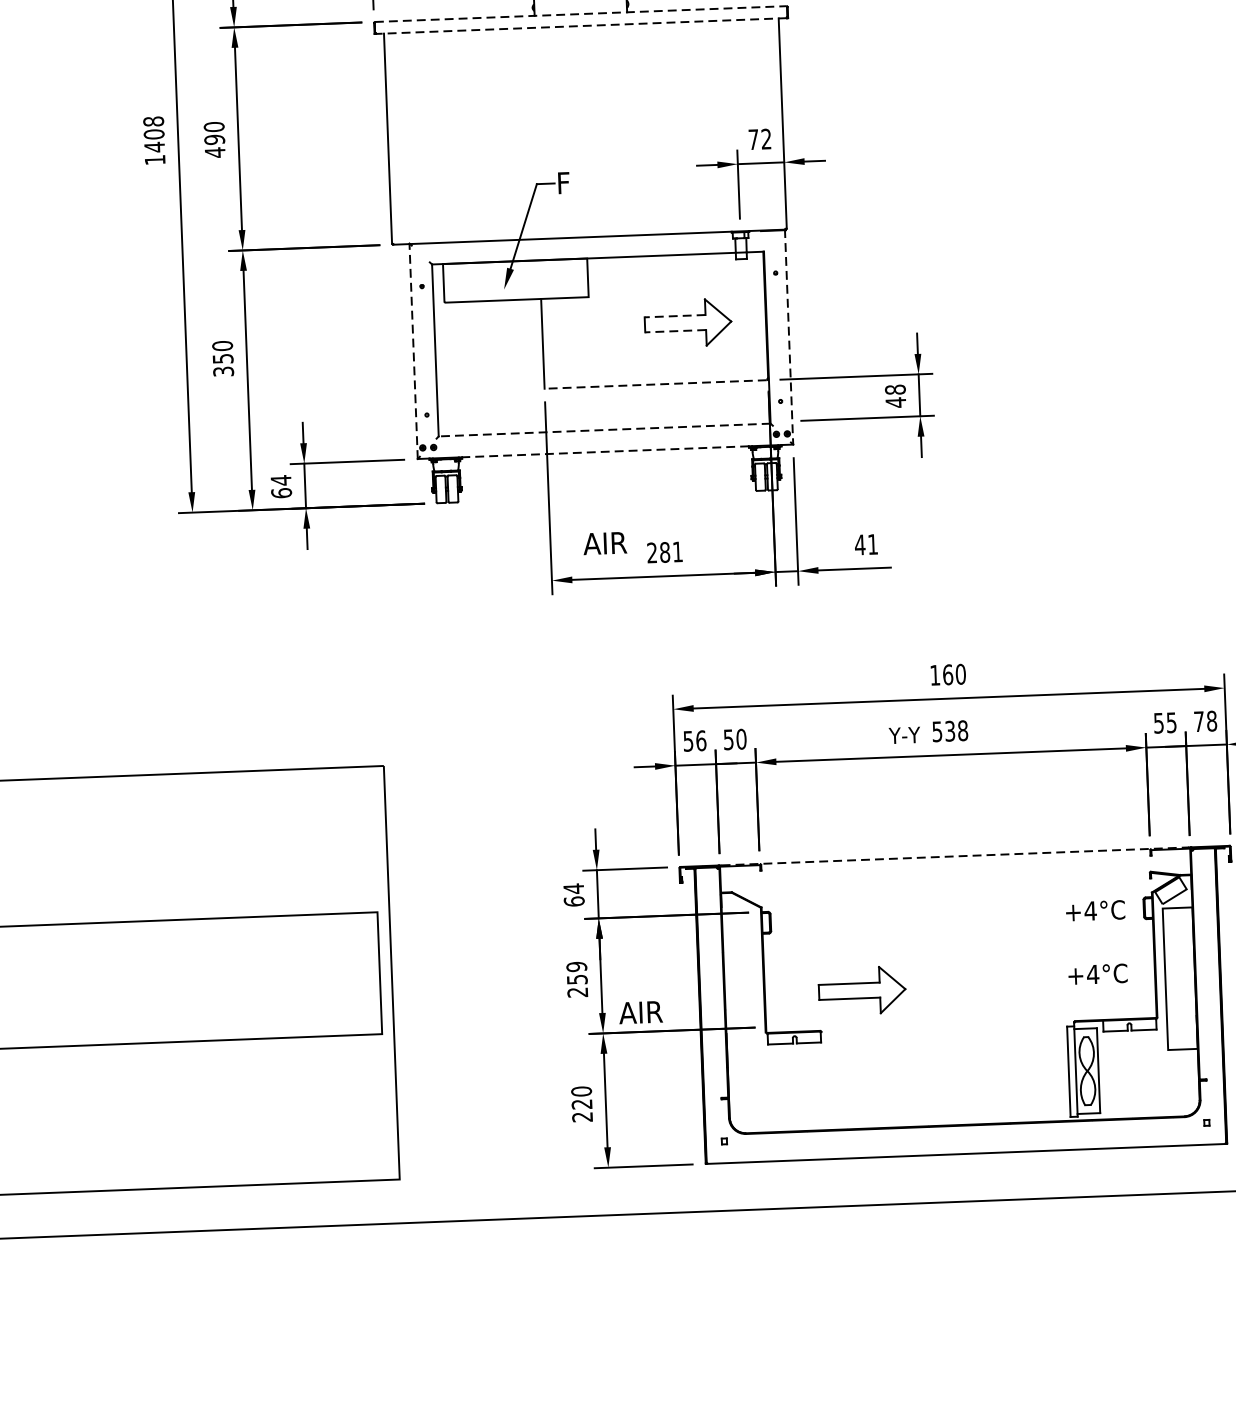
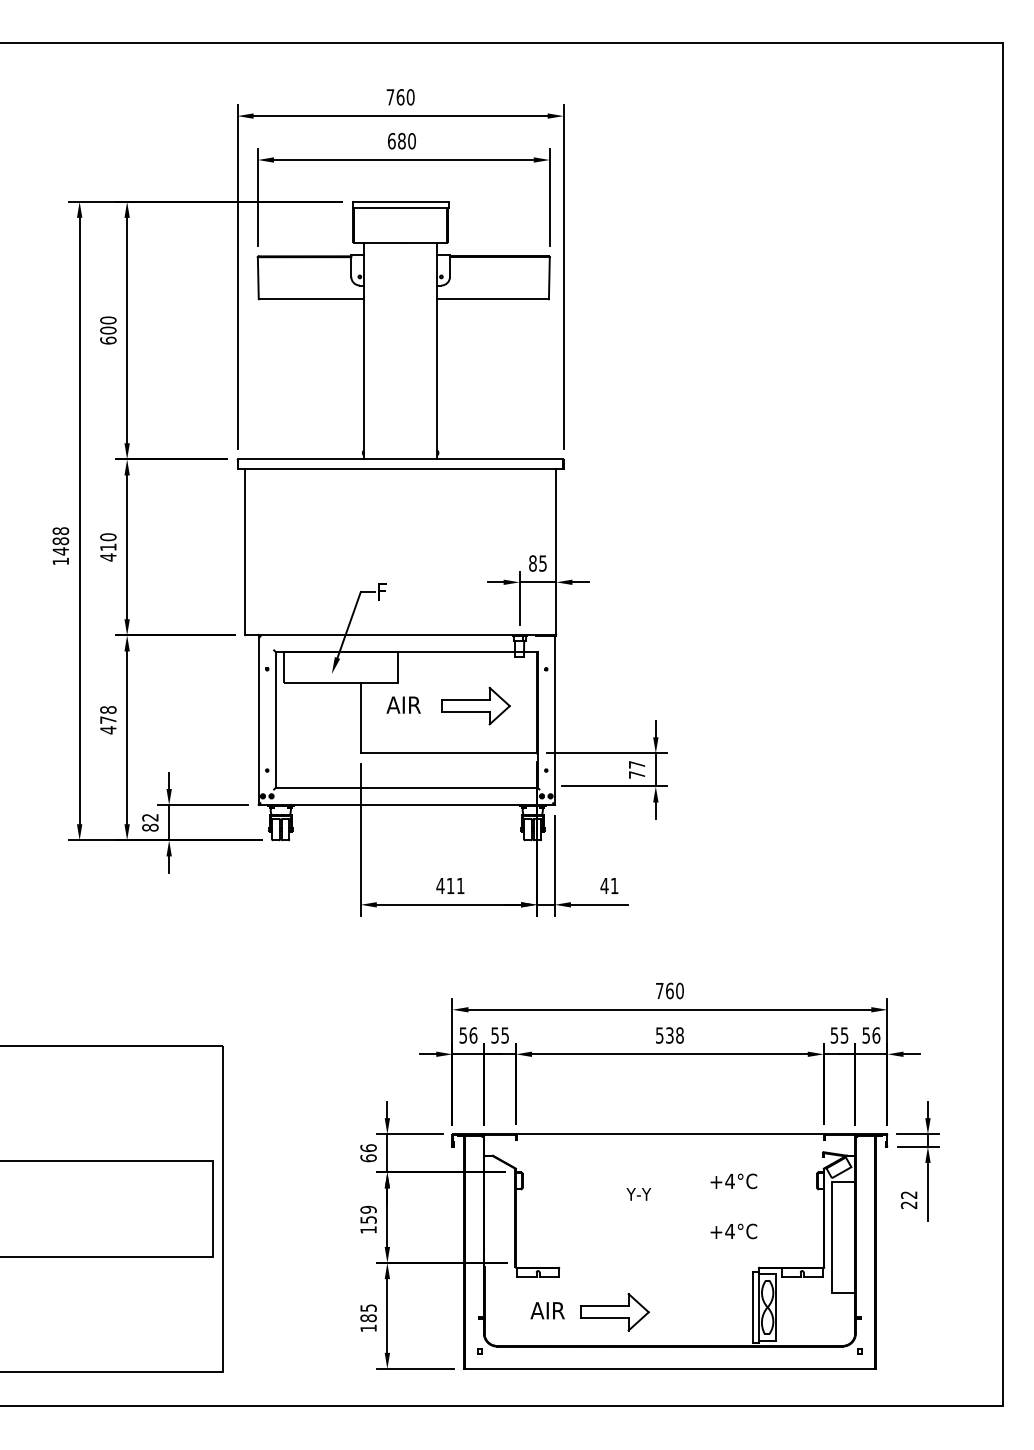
line: (581, 14) -> (401, 459), dashed -> solid
line: (581, 25) -> (400, 468), dashed -> solid
text: (153, 134) -> (60, 541), 1408 -> 1488
text: (759, 139) -> (537, 563), 72 -> 85
text: (214, 140) -> (108, 547), 490 -> 410
line: (674, 316) -> (465, 700), dashed -> solid
line: (675, 331) -> (465, 712), dashed -> solid
line: (788, 336) -> (554, 719), dashed -> solid
line: (413, 350) -> (258, 719), dashed -> solid
text: (223, 359) -> (108, 720), 350 -> 478
line: (655, 384) -> (448, 753), dashed -> solid
text: (895, 396) -> (636, 770), 48 -> 77
line: (604, 429) -> (406, 787), dashed -> solid
line: (605, 451) -> (406, 804), dashed -> solid
text: (281, 486) -> (150, 822), 64 -> 82
text: (604, 542) -> (403, 704), moved
text: (658, 552) -> (445, 885), 281 -> 411
text: (934, 674) -> (659, 990), 160 -> 760
text: (1205, 721) -> (871, 1035), 78 -> 56
text: (904, 735) -> (638, 1194), moved
text: (741, 739) -> (505, 1035), 50 -> 55
line: (955, 856) -> (670, 1134), dashed -> solid
text: (573, 889) -> (368, 1148), 64 -> 66
text: (1096, 942) -> (733, 1206), moved
text: (577, 991) -> (368, 1229), 259 -> 159
part: (861, 991) -> (614, 1312), moved
text: (640, 1012) -> (547, 1310), moved
text: (581, 1104) -> (368, 1318), 220 -> 185

